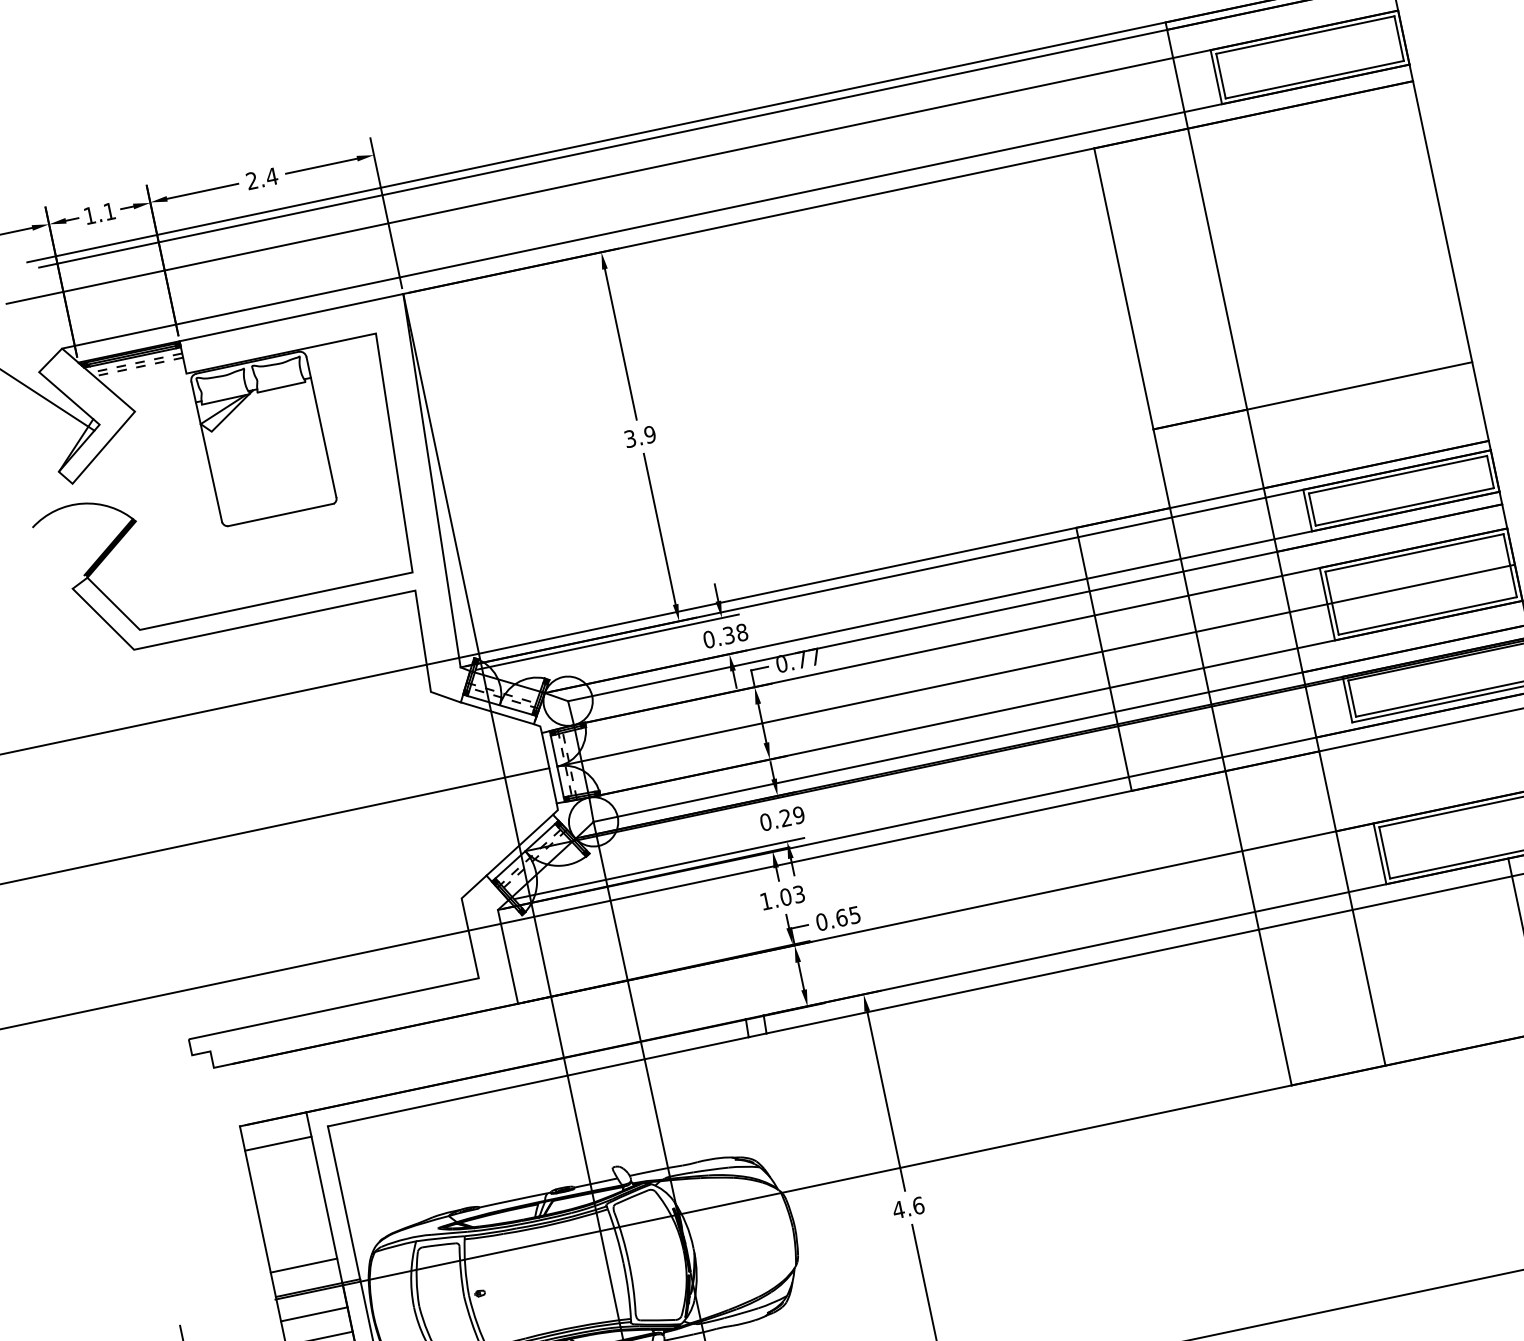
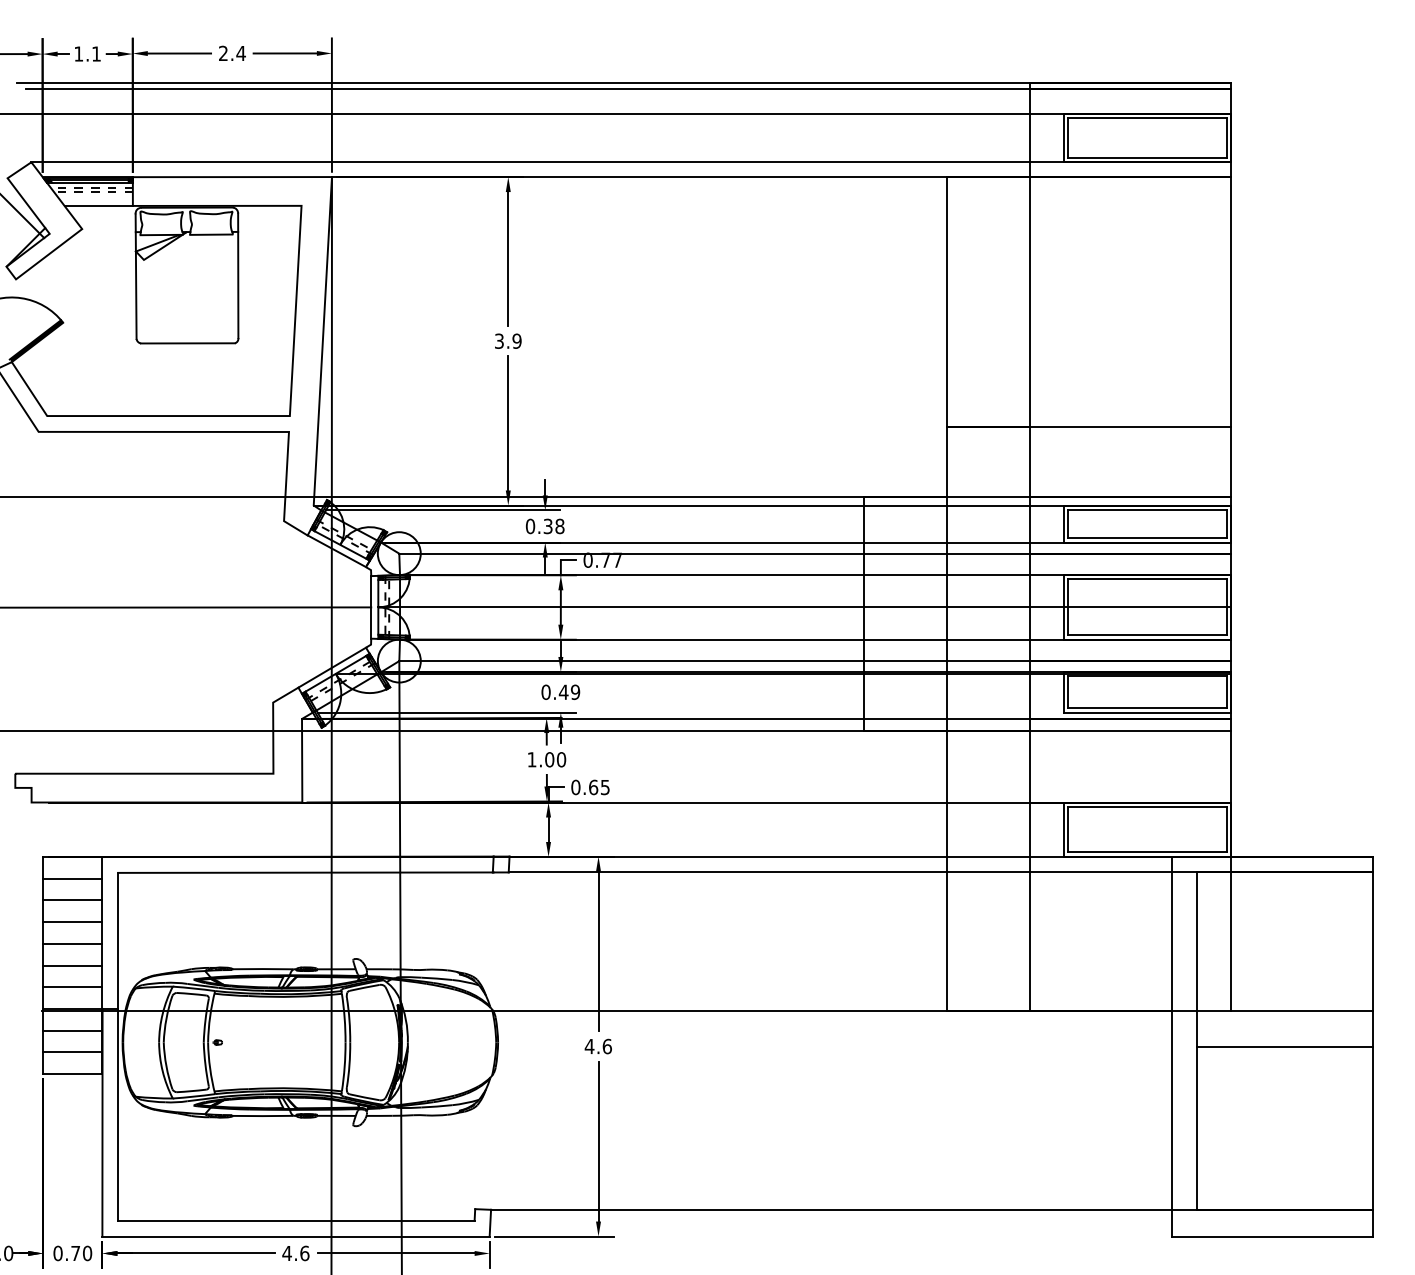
line: (147, 381) -> (98, 205), added
text: (785, 817) -> (563, 691), 0.29 -> 0.49
text: (799, 894) -> (561, 759), 1.03 -> 1.00
line: (283, 1168) -> (72, 900), added
line: (288, 1192) -> (72, 922), added
line: (293, 1216) -> (72, 943), added
line: (298, 1241) -> (72, 965), added

